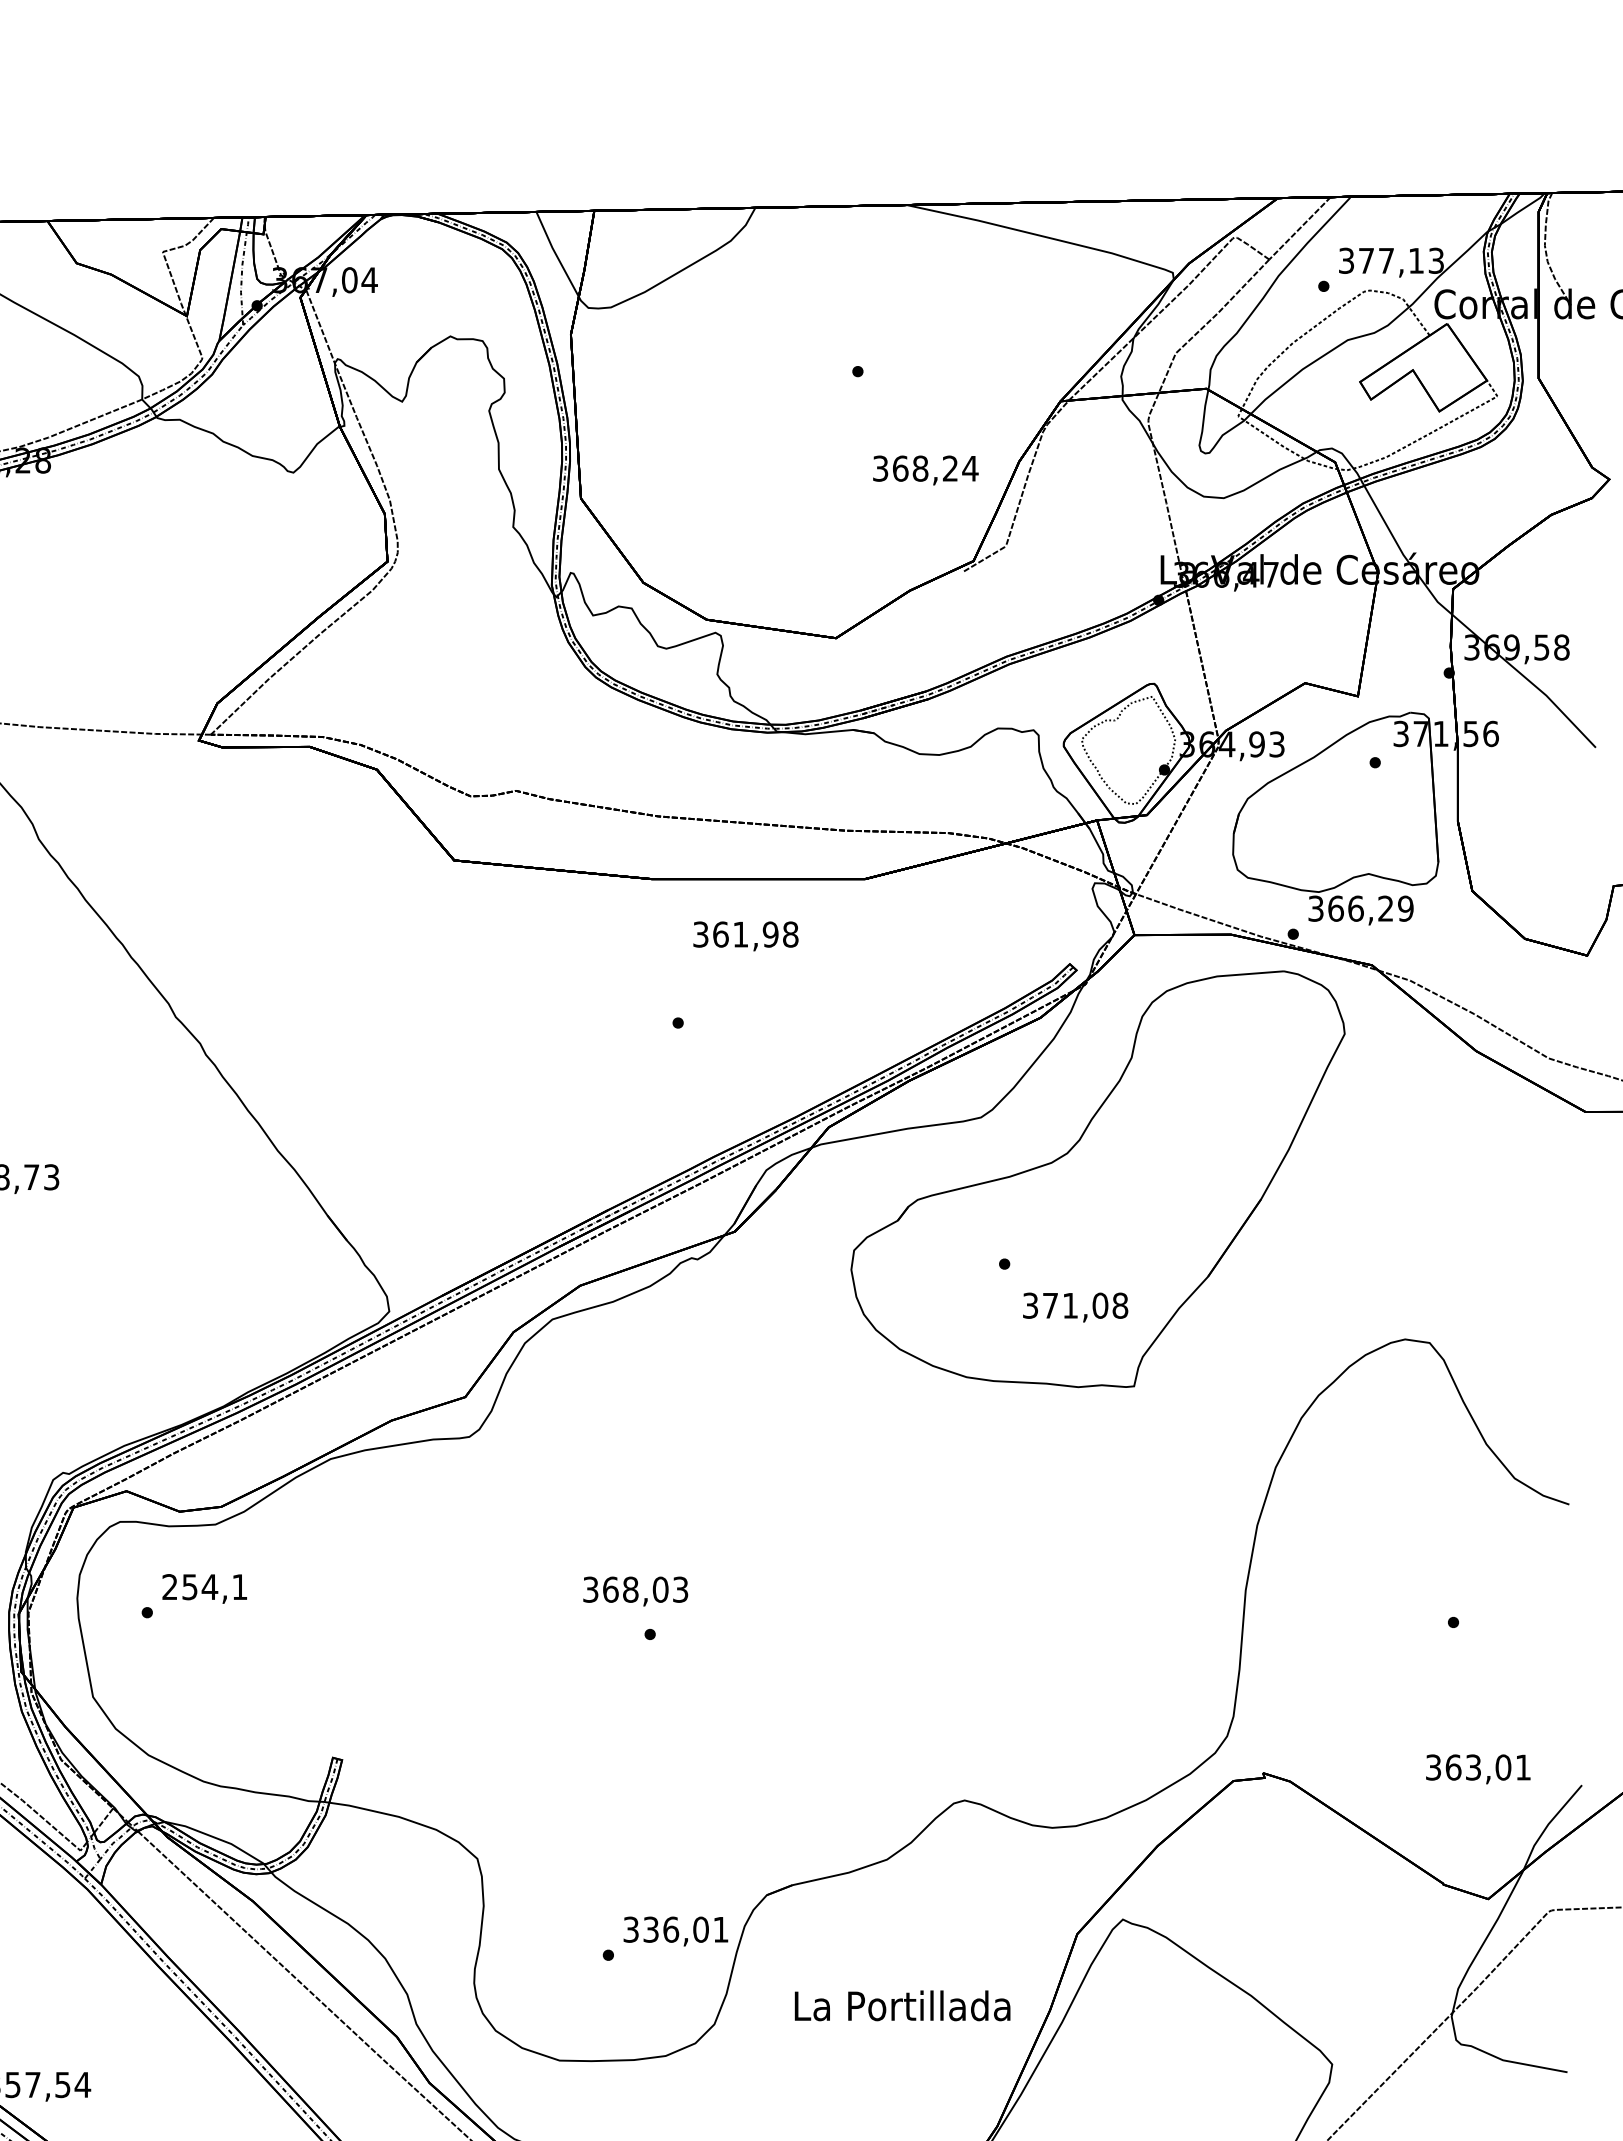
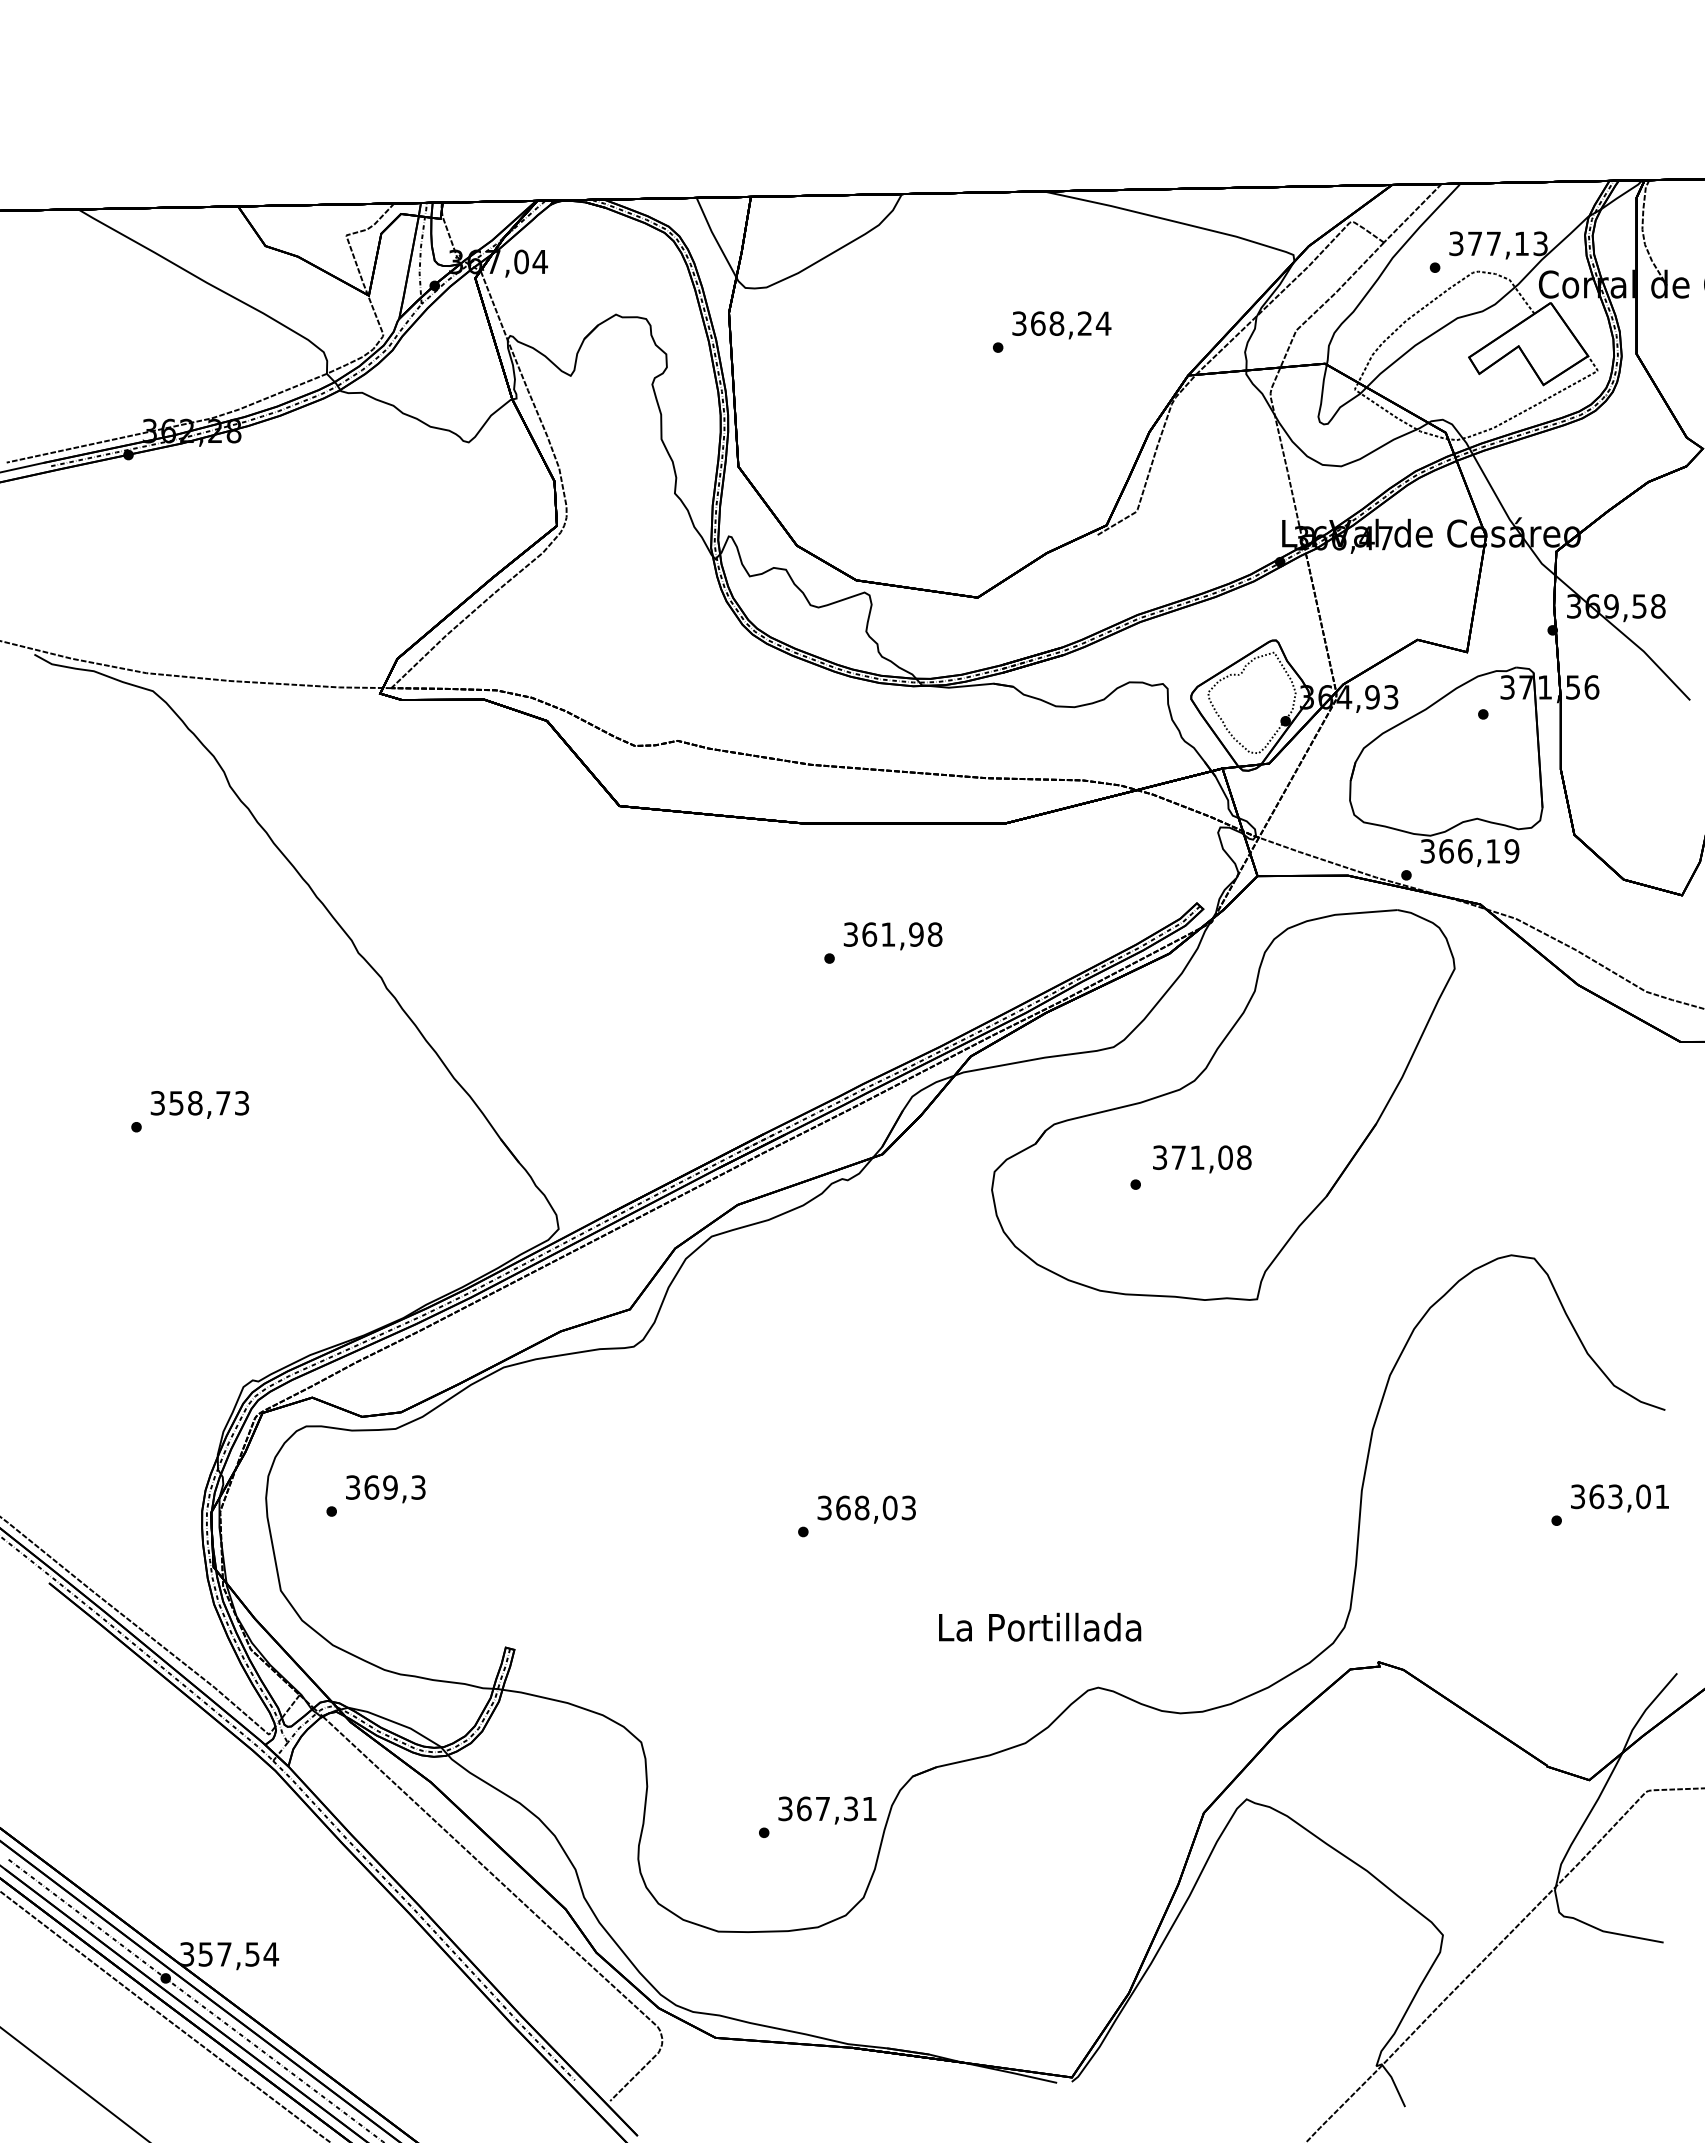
text: (925, 470) -> (1061, 325), moved
text: (1385, 908) -> (1492, 851), 366,29 -> 366,19
text: (745, 936) -> (892, 936), moved
text: (1075, 1307) -> (1202, 1159), moved
text: (204, 1587) -> (385, 1487), 254,1 -> 369,3
text: (635, 1591) -> (866, 1509), moved
text: (1477, 1769) -> (1619, 1498), moved
text: (675, 1929) -> (827, 1808), 336,01 -> 367,31
text: (903, 2005) -> (1040, 1626), moved

